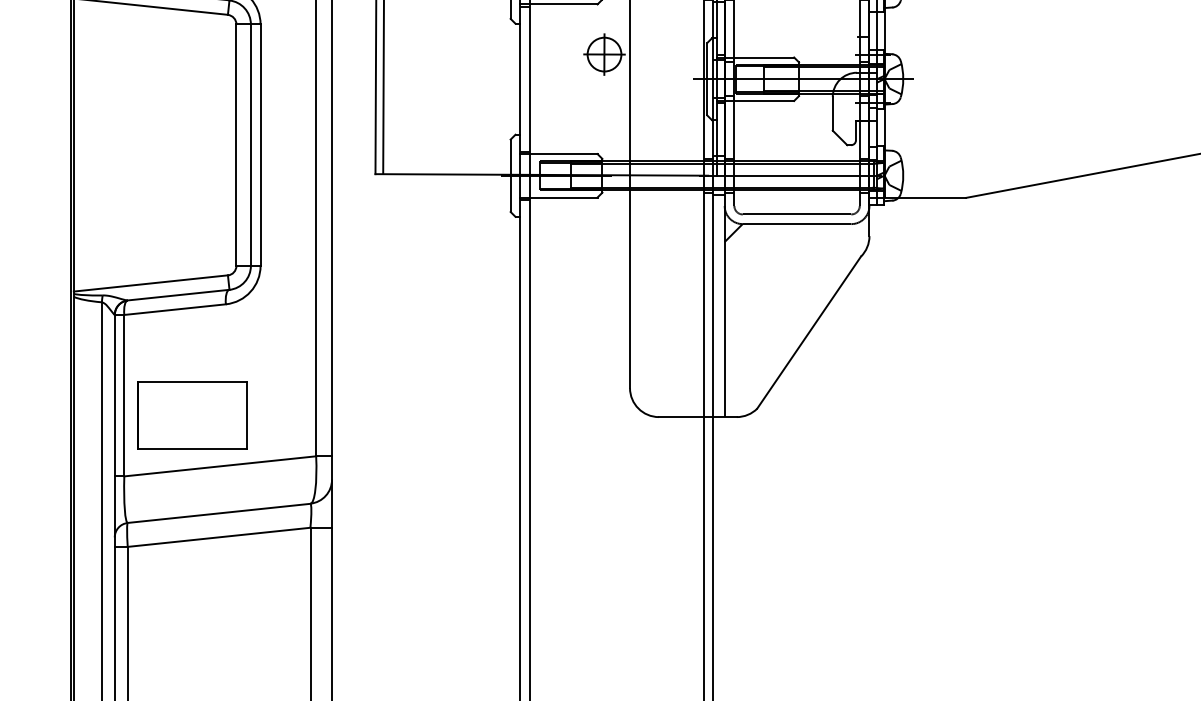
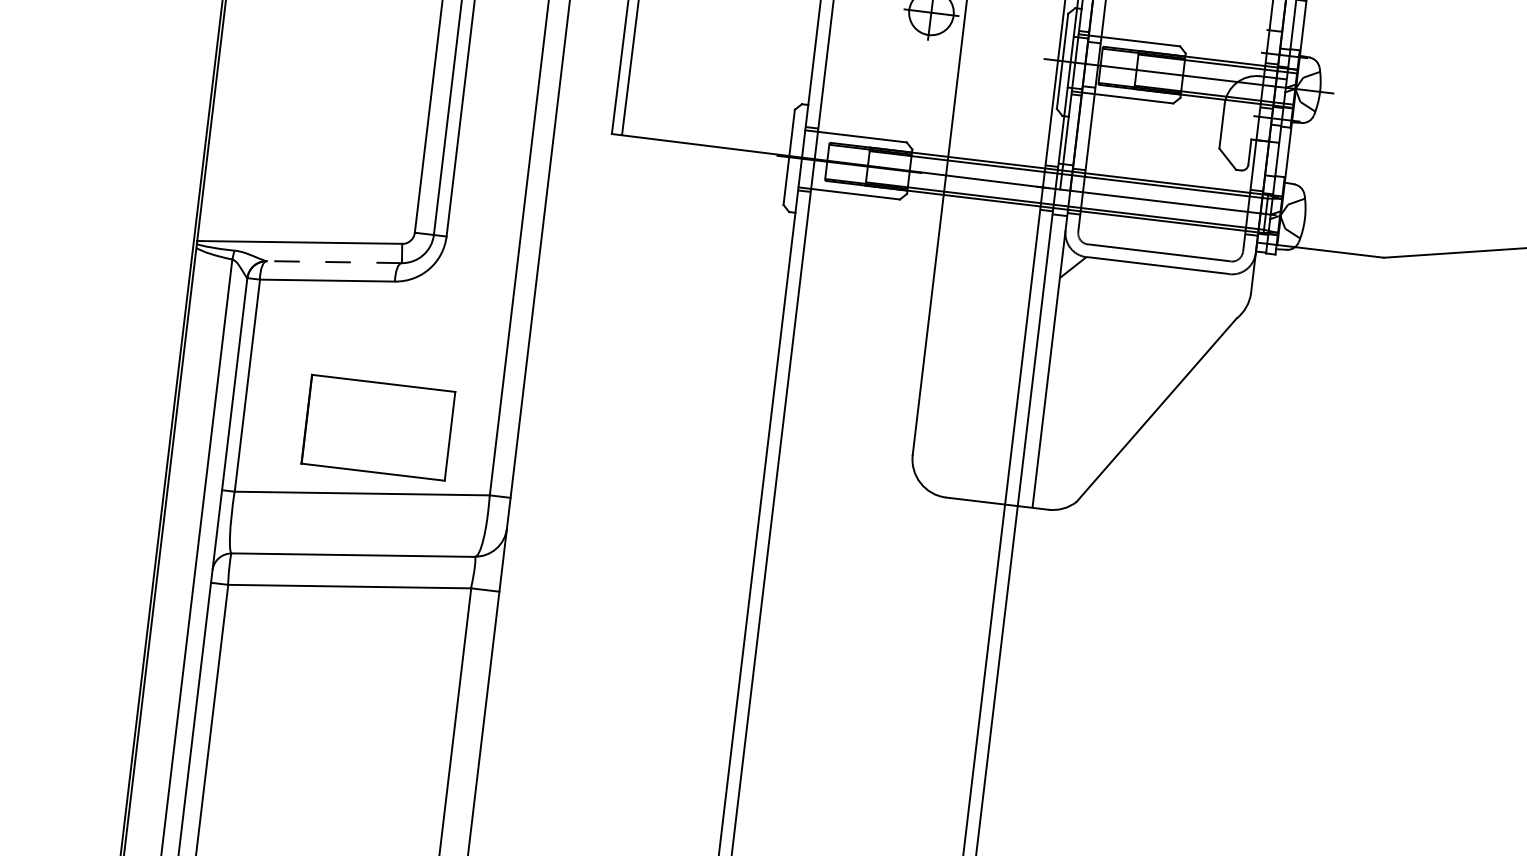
line: (178, 295) -> (334, 262), solid -> dashed
part: (192, 415) -> (378, 427), moved

